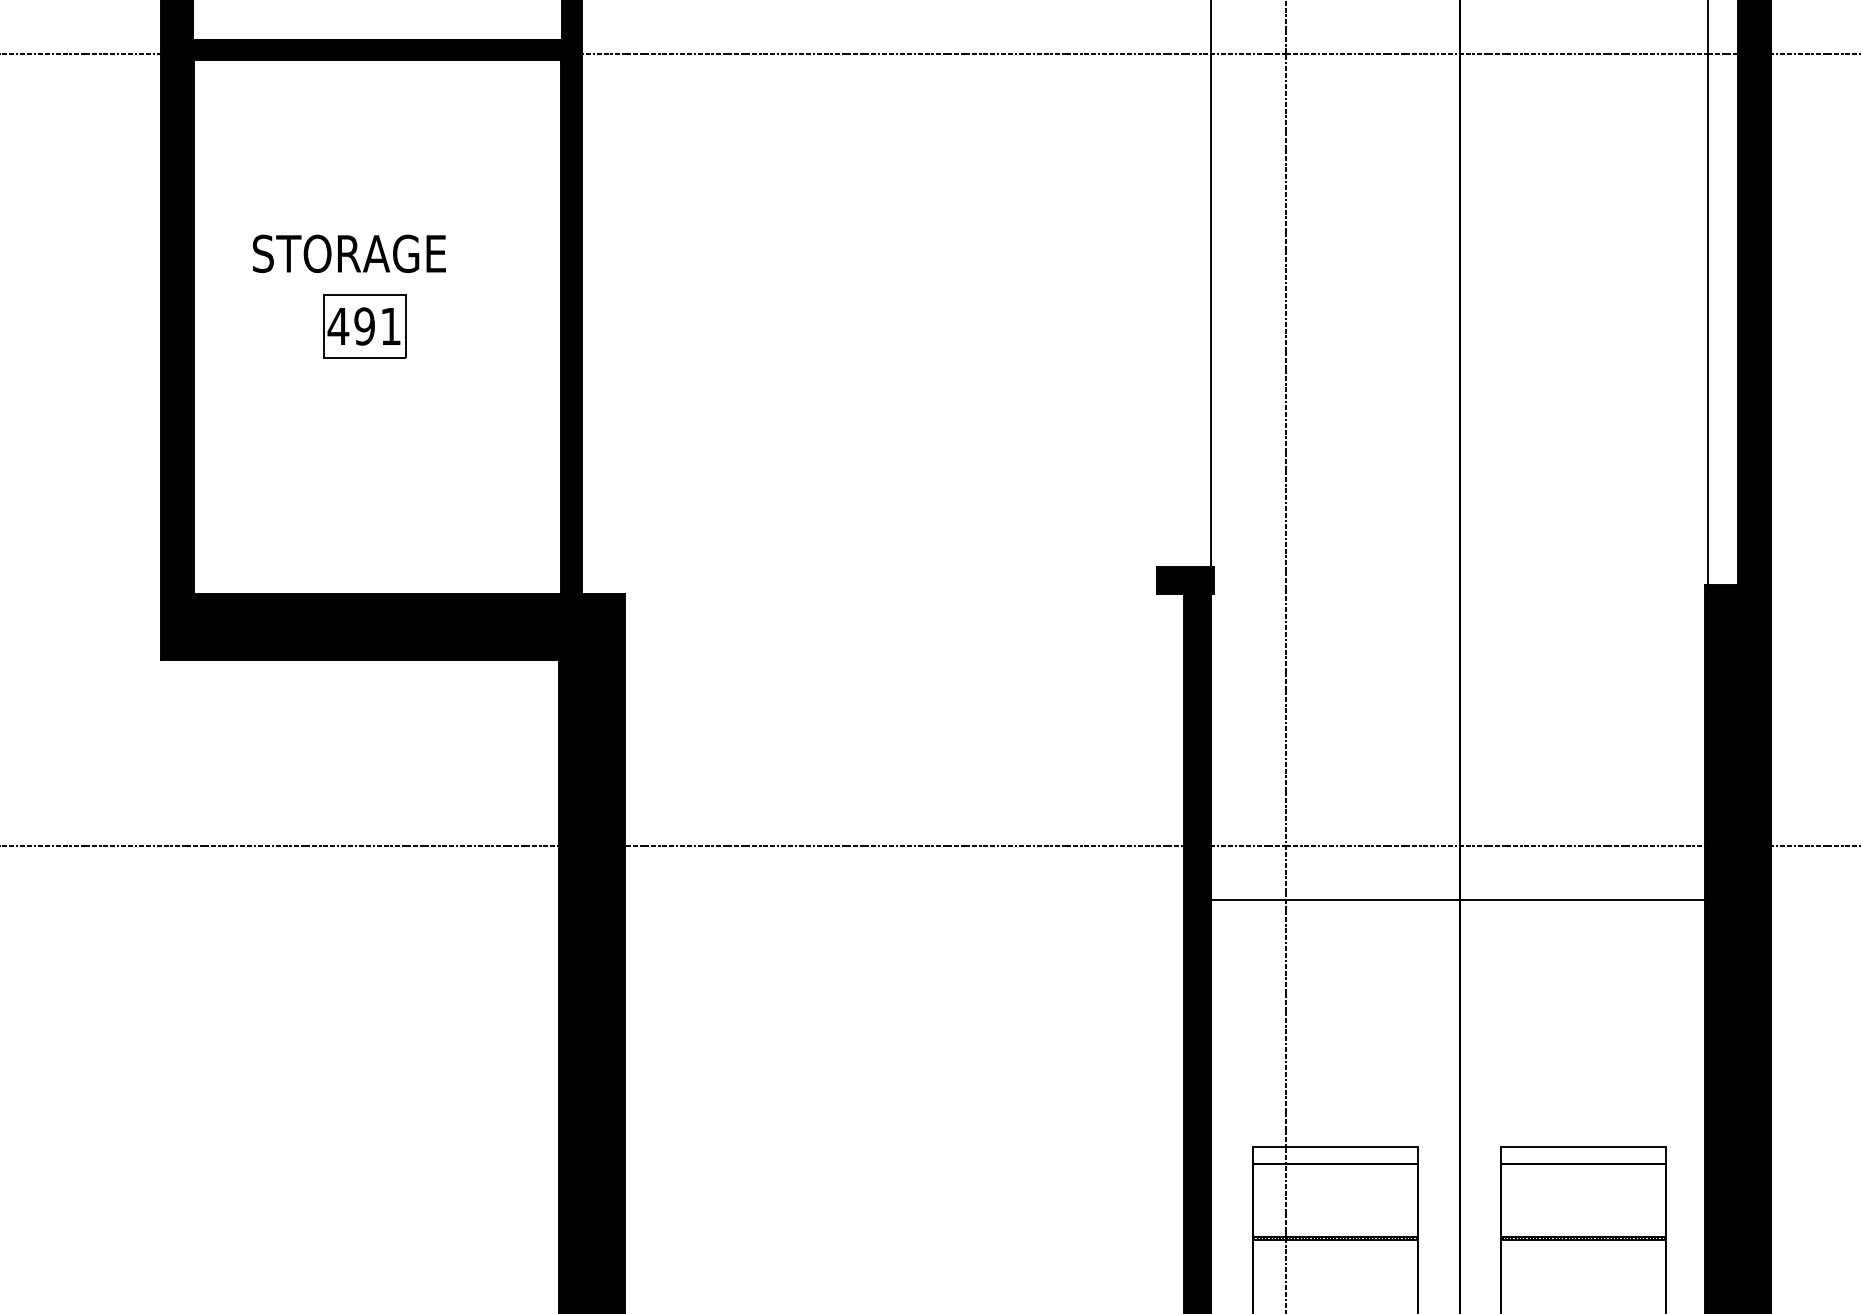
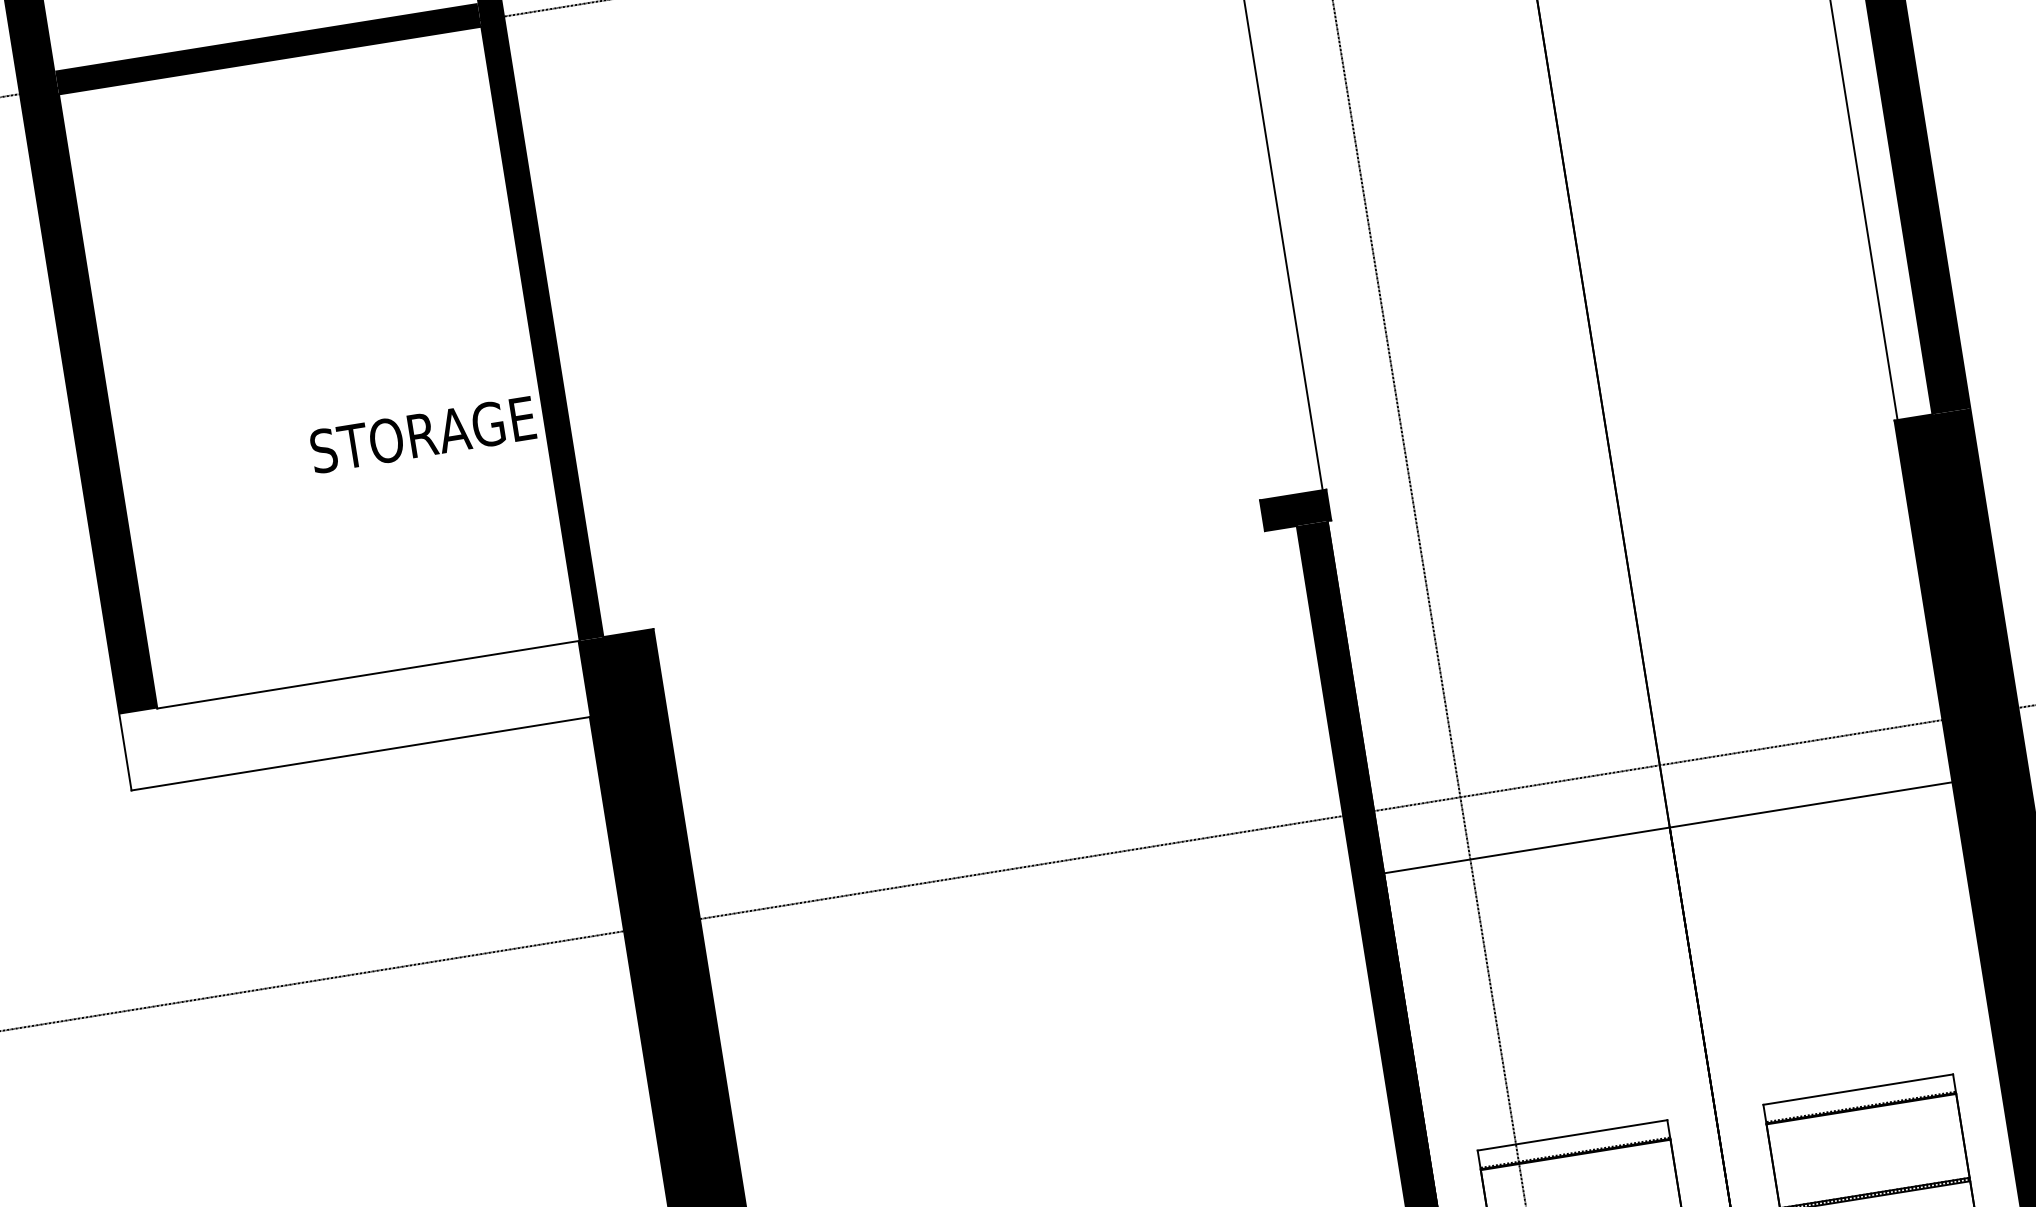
text: (348, 253) -> (421, 434), moved
part: (364, 326) -> (304, 369), removed
fill: (360, 626) -> (354, 715), removed

